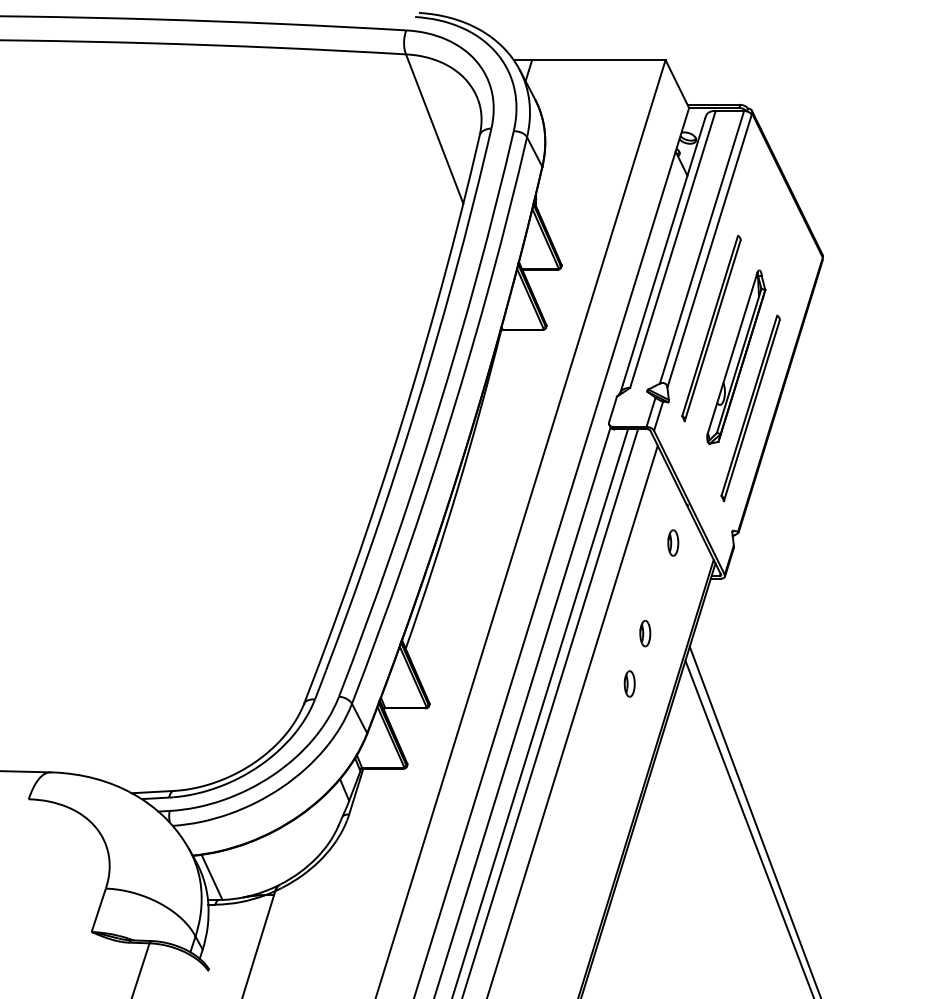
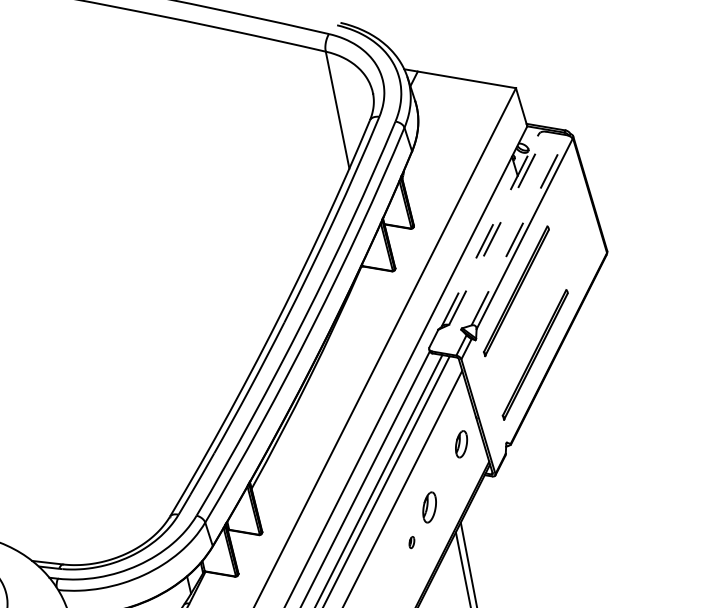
line: (702, 247) -> (519, 230), solid -> dashed
line: (672, 249) -> (497, 228), solid -> dashed
line: (662, 255) -> (489, 231), solid -> dashed
part: (736, 356) -> (531, 314), removed
part: (673, 542) -> (461, 443), size x1.4
part: (645, 633) -> (429, 507), size x1.6
part: (629, 683) -> (411, 542), size x0.6

